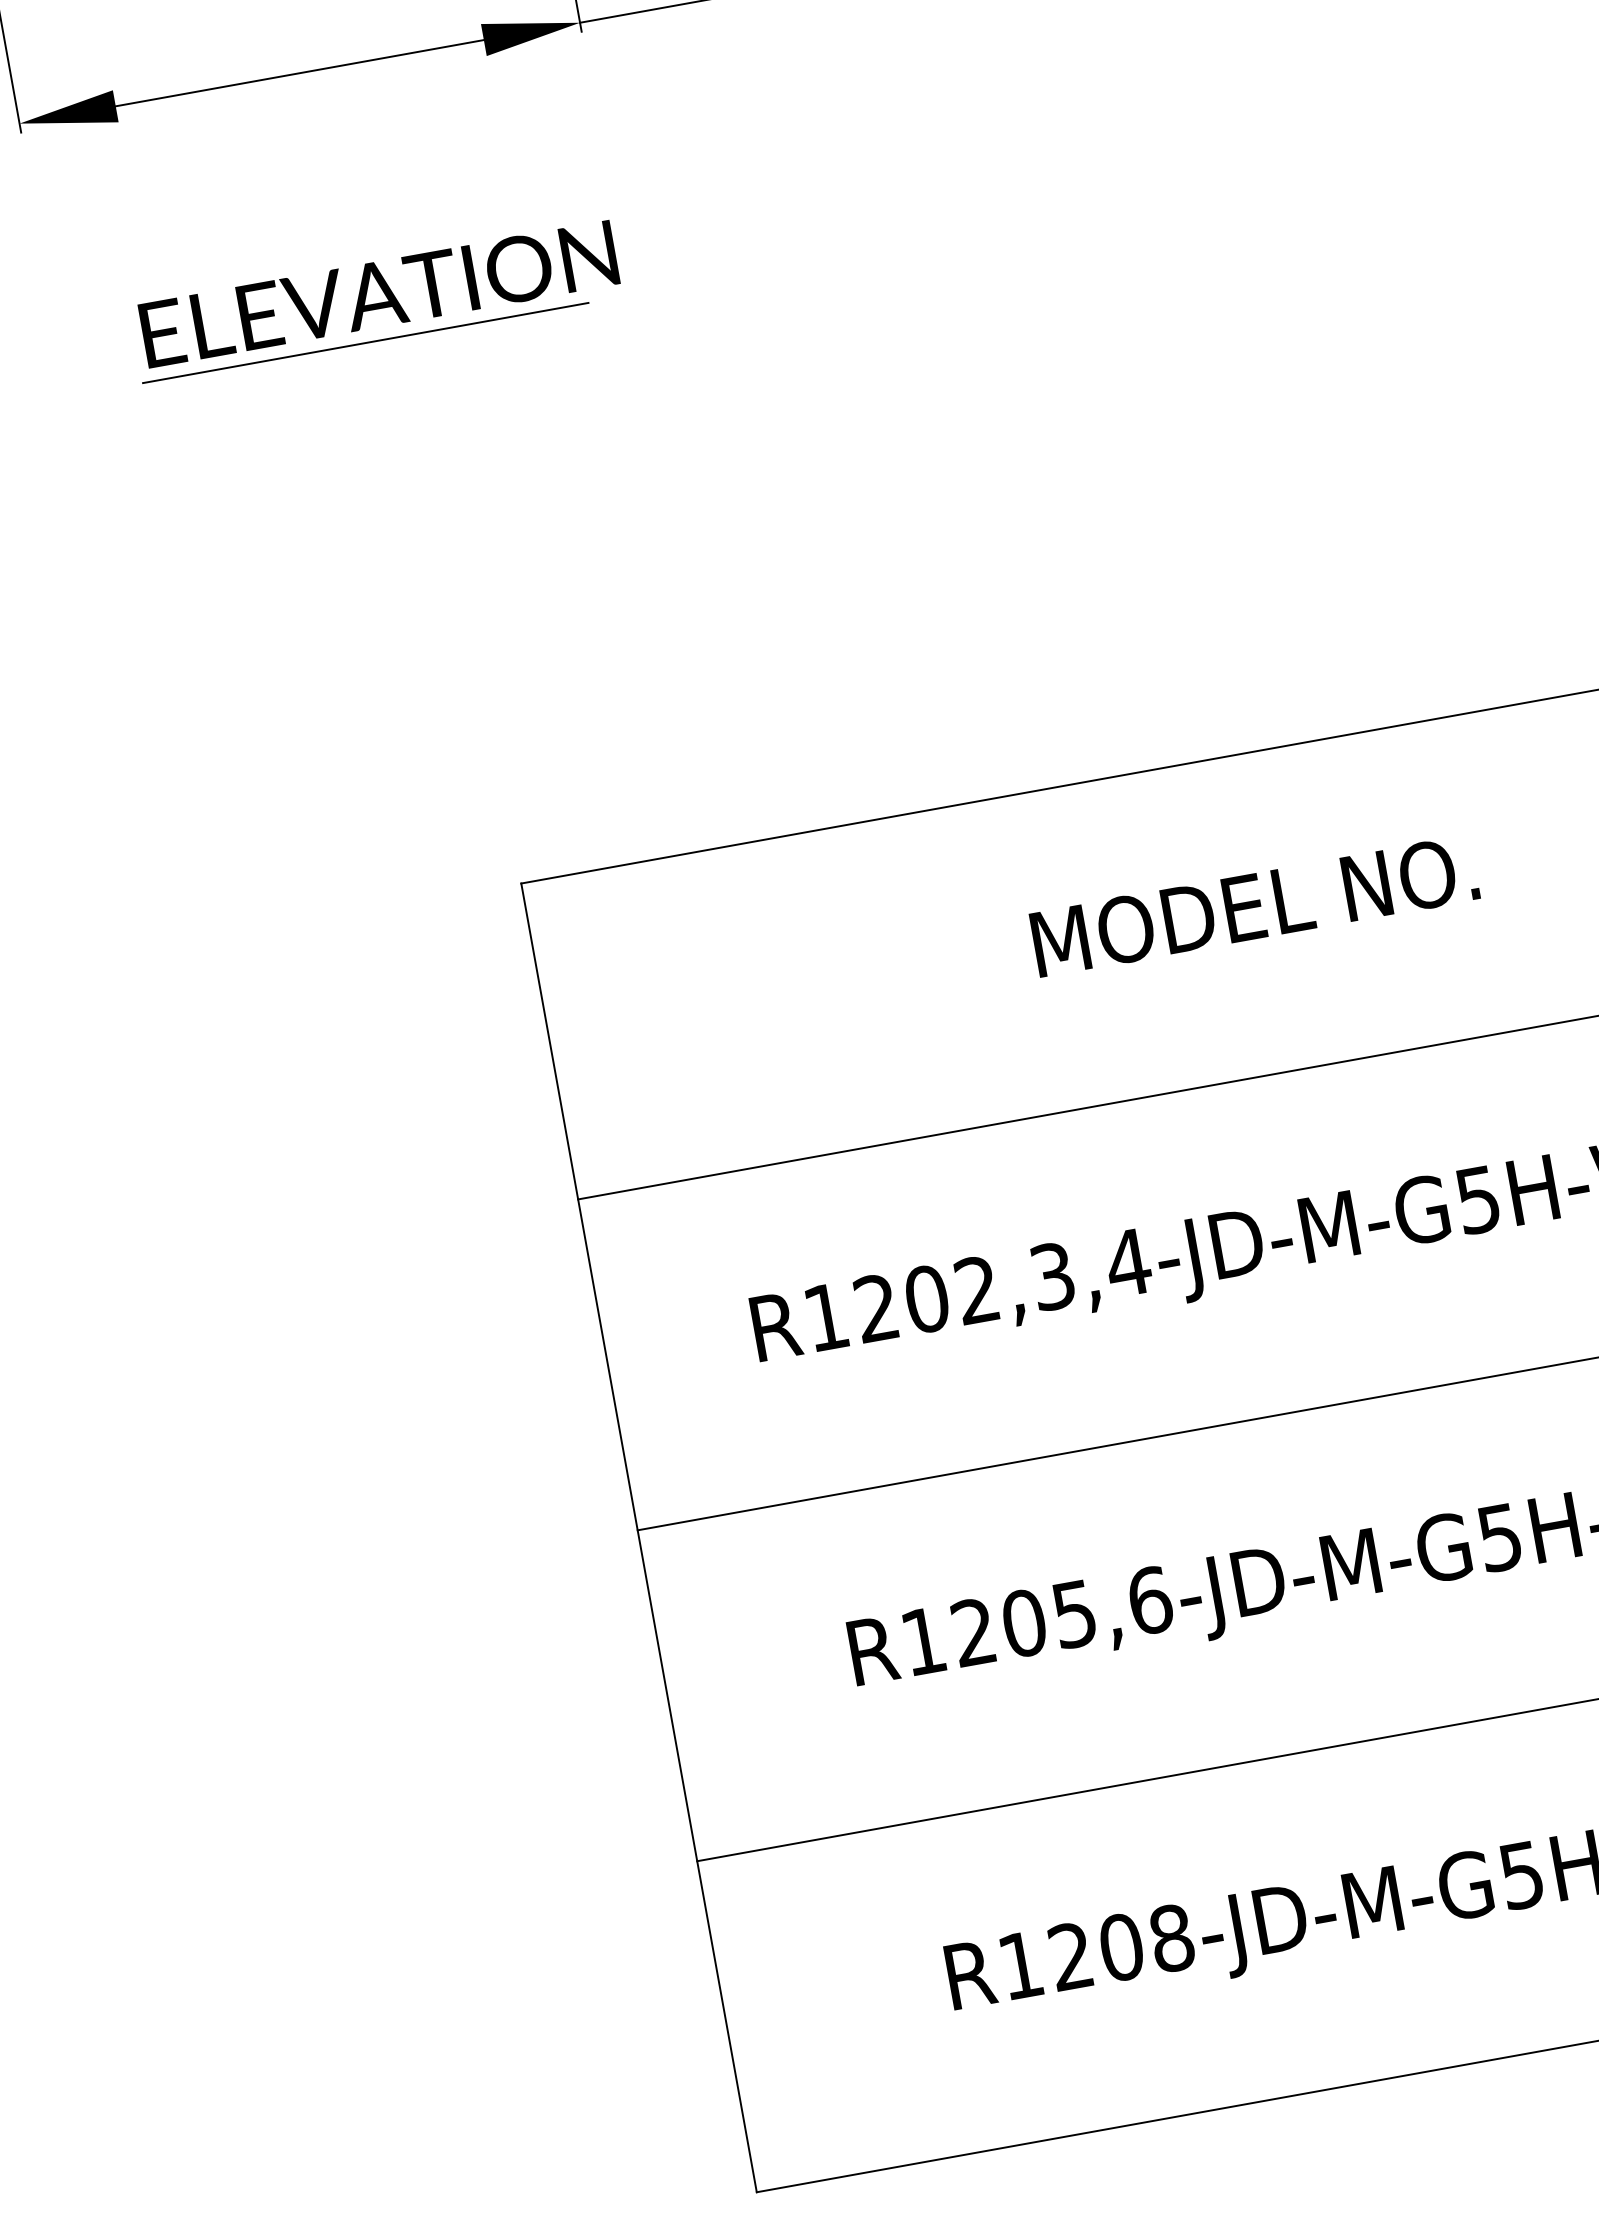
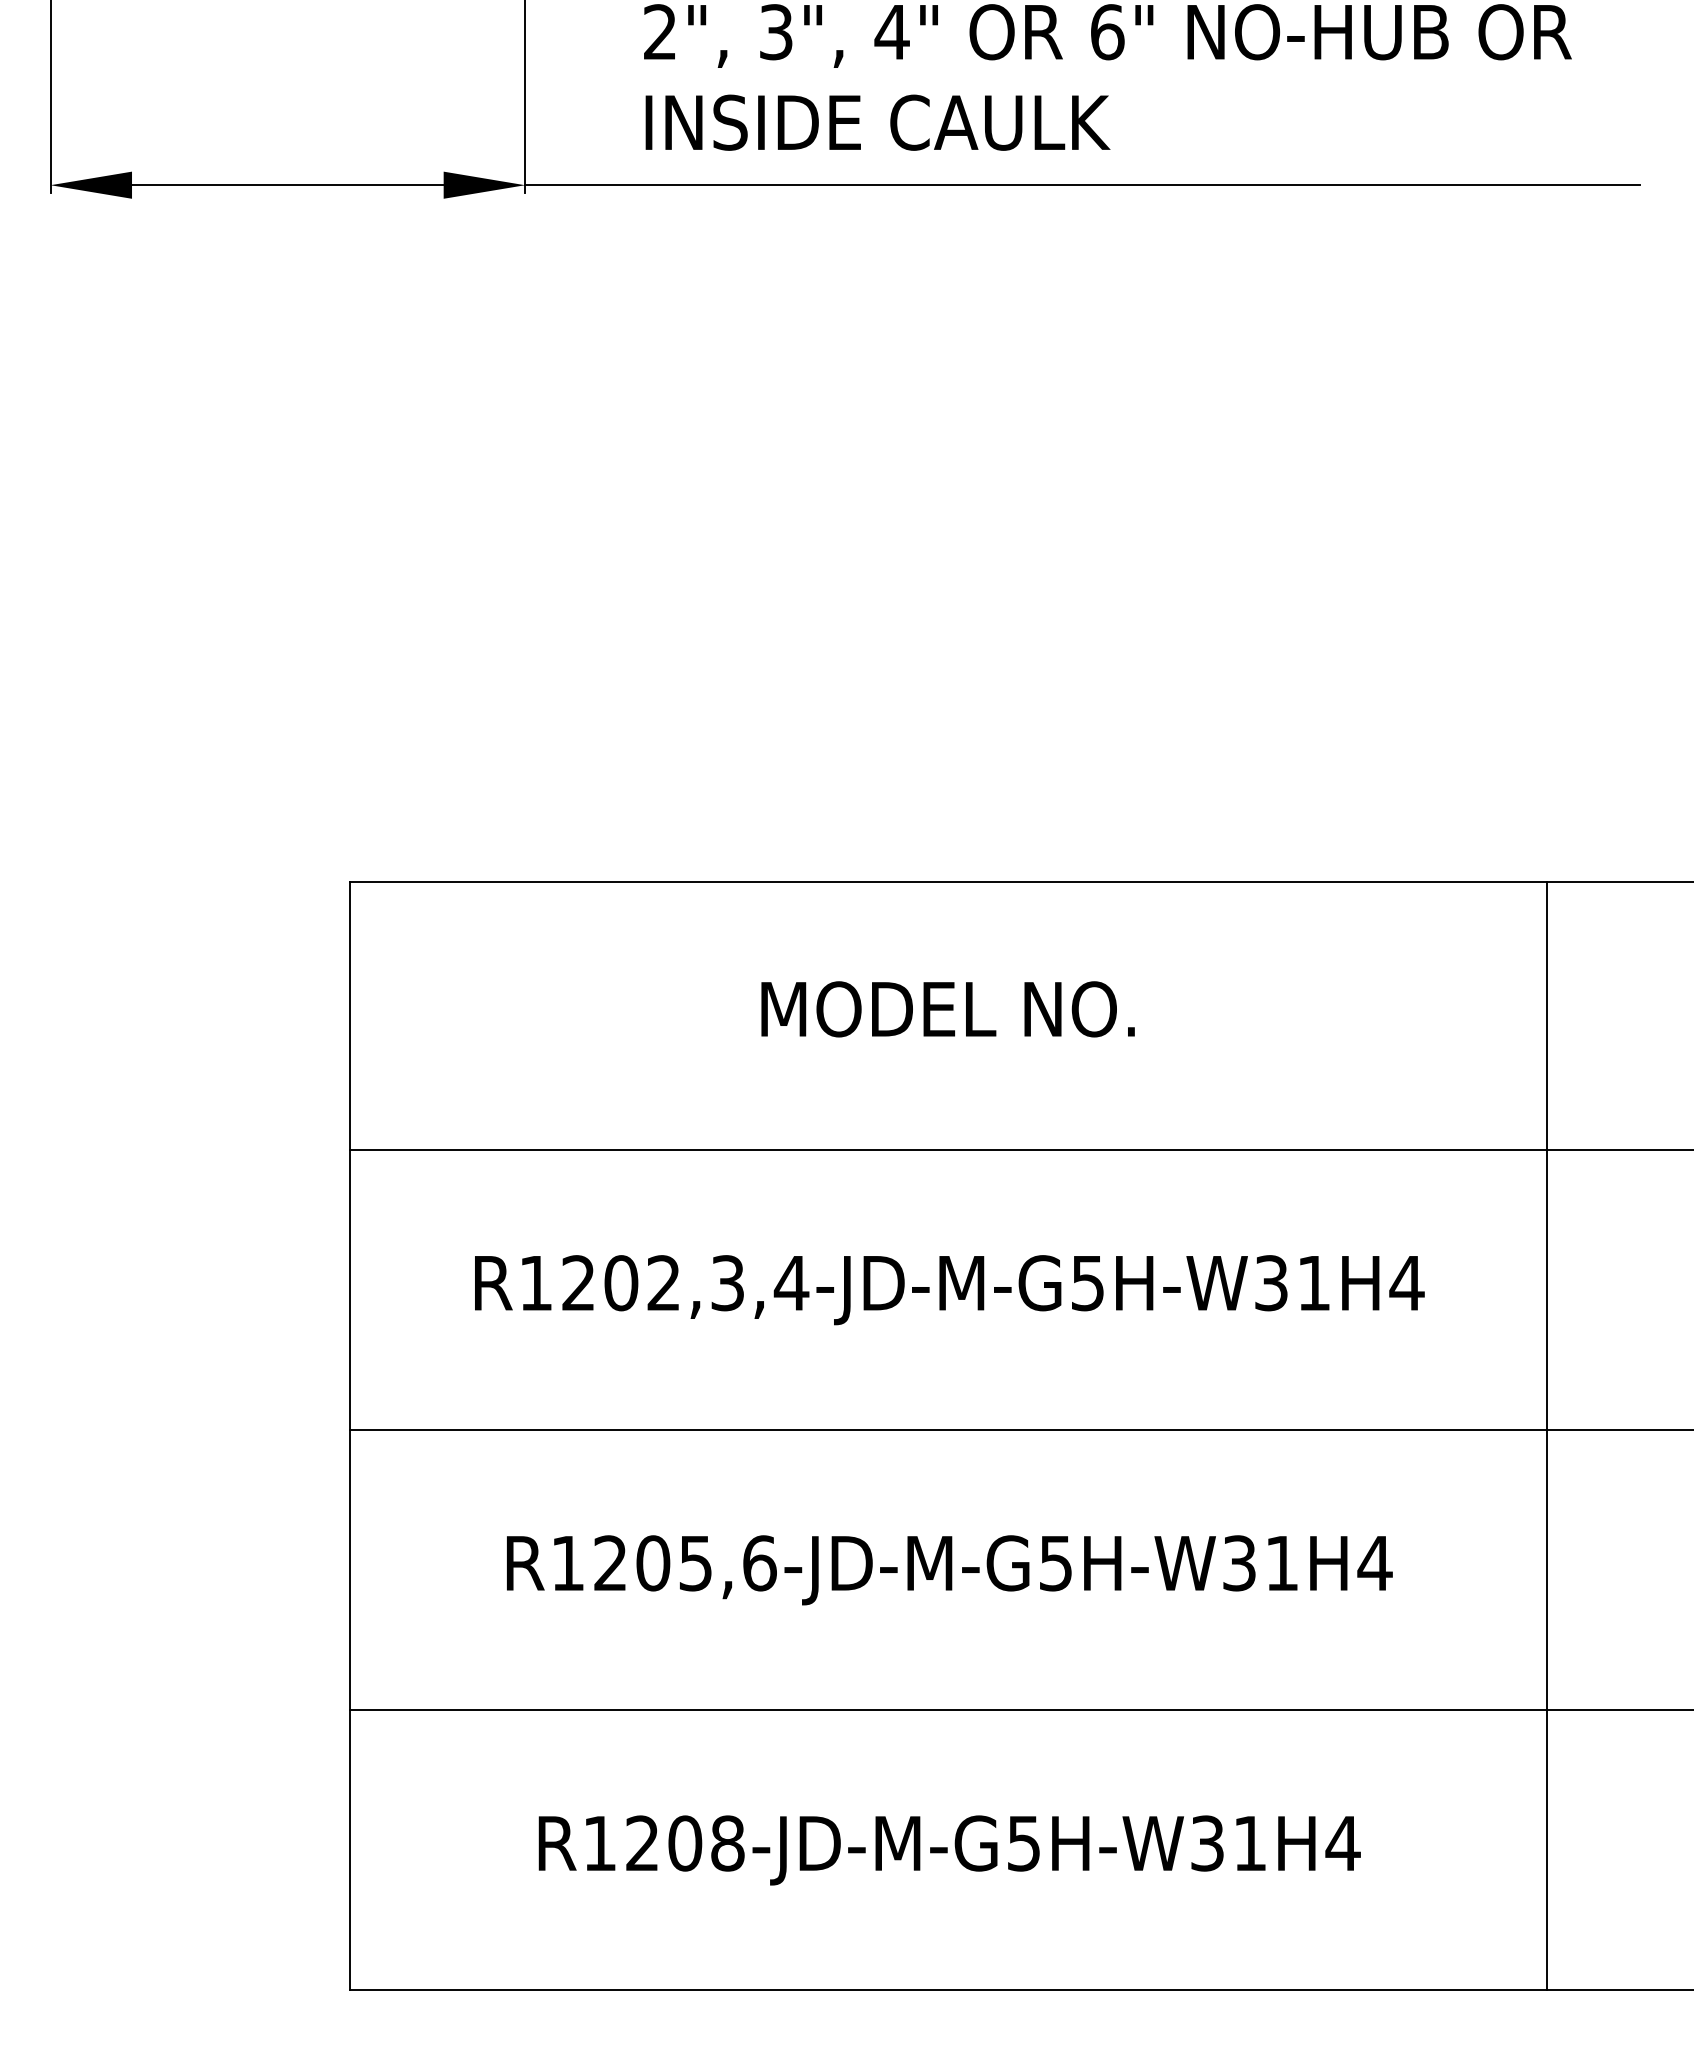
part: (375, 301) -> (316, 383), removed

